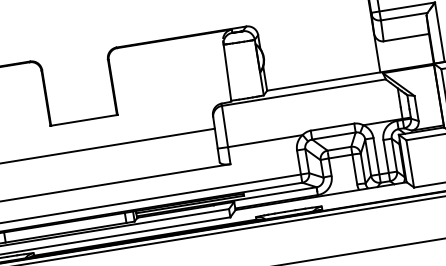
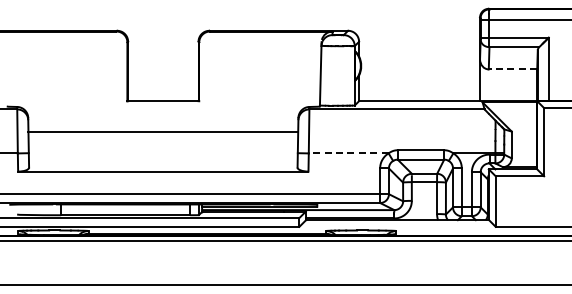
line: (405, 37) -> (512, 69), solid -> dashed
line: (265, 141) -> (348, 153), solid -> dashed

